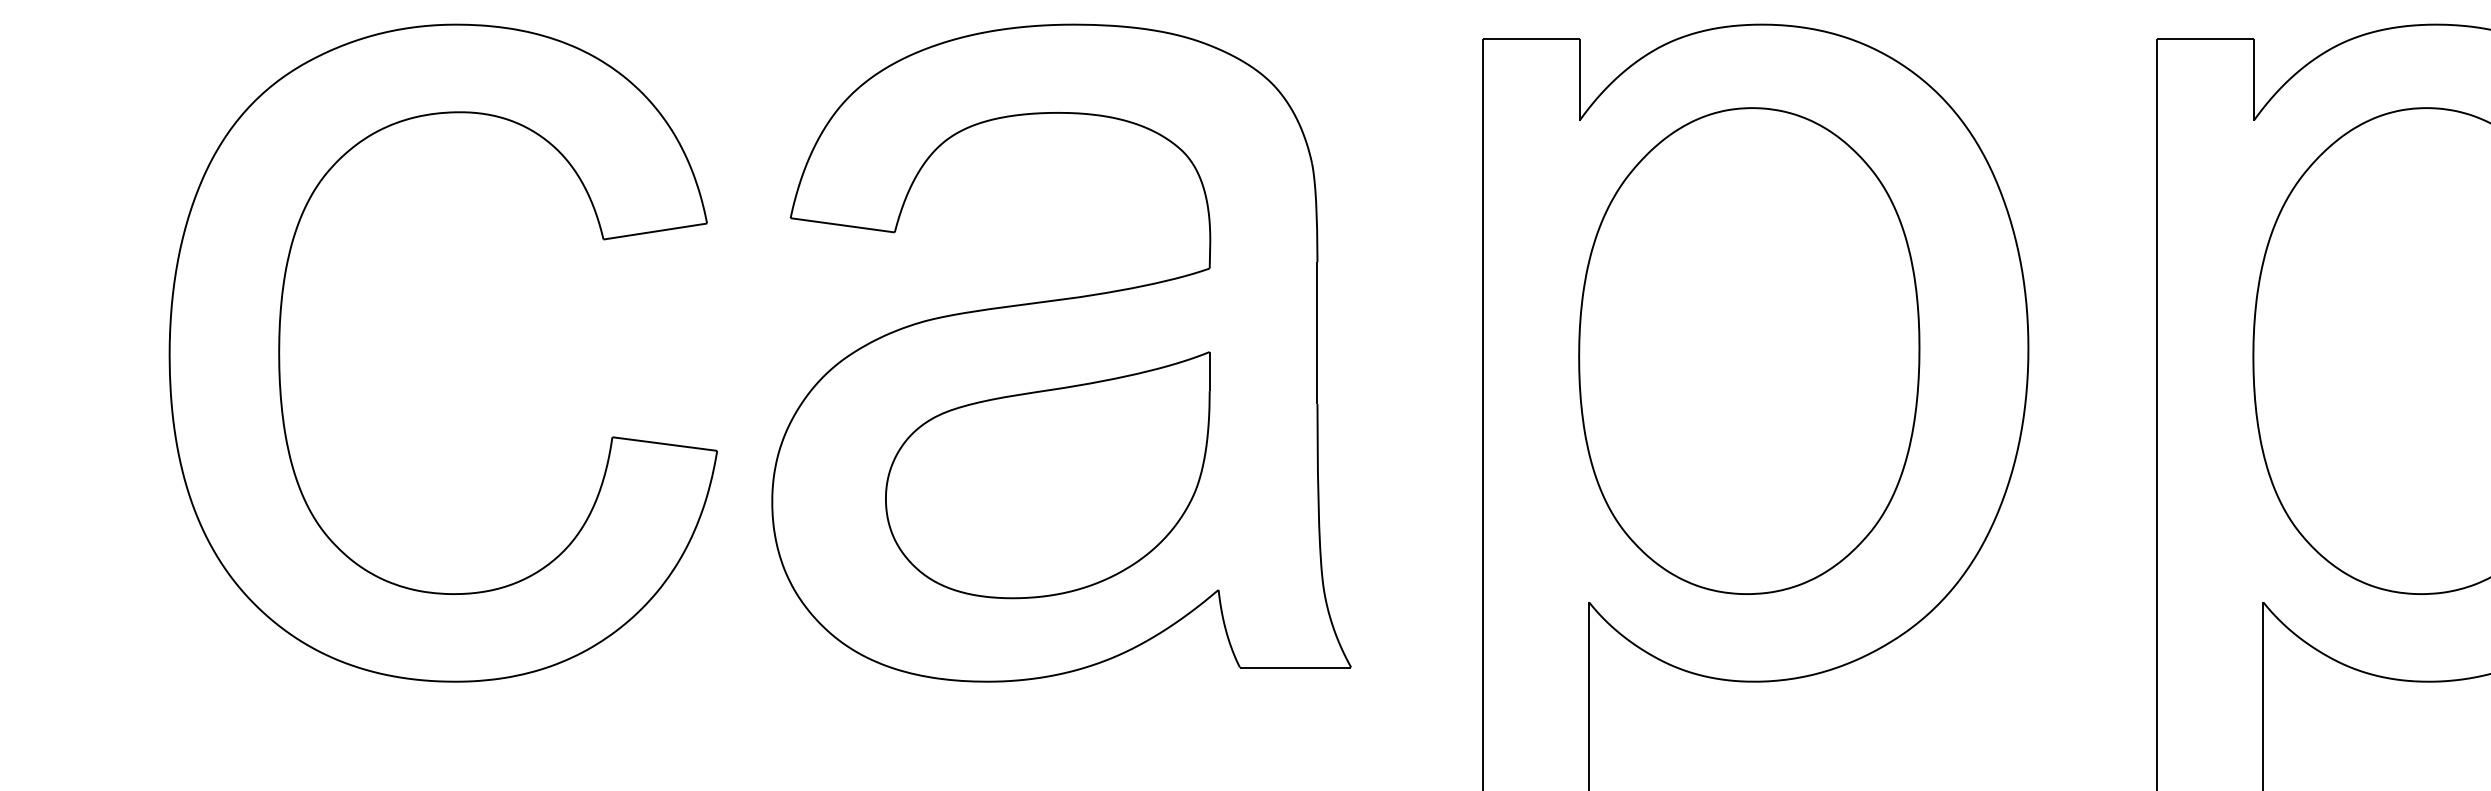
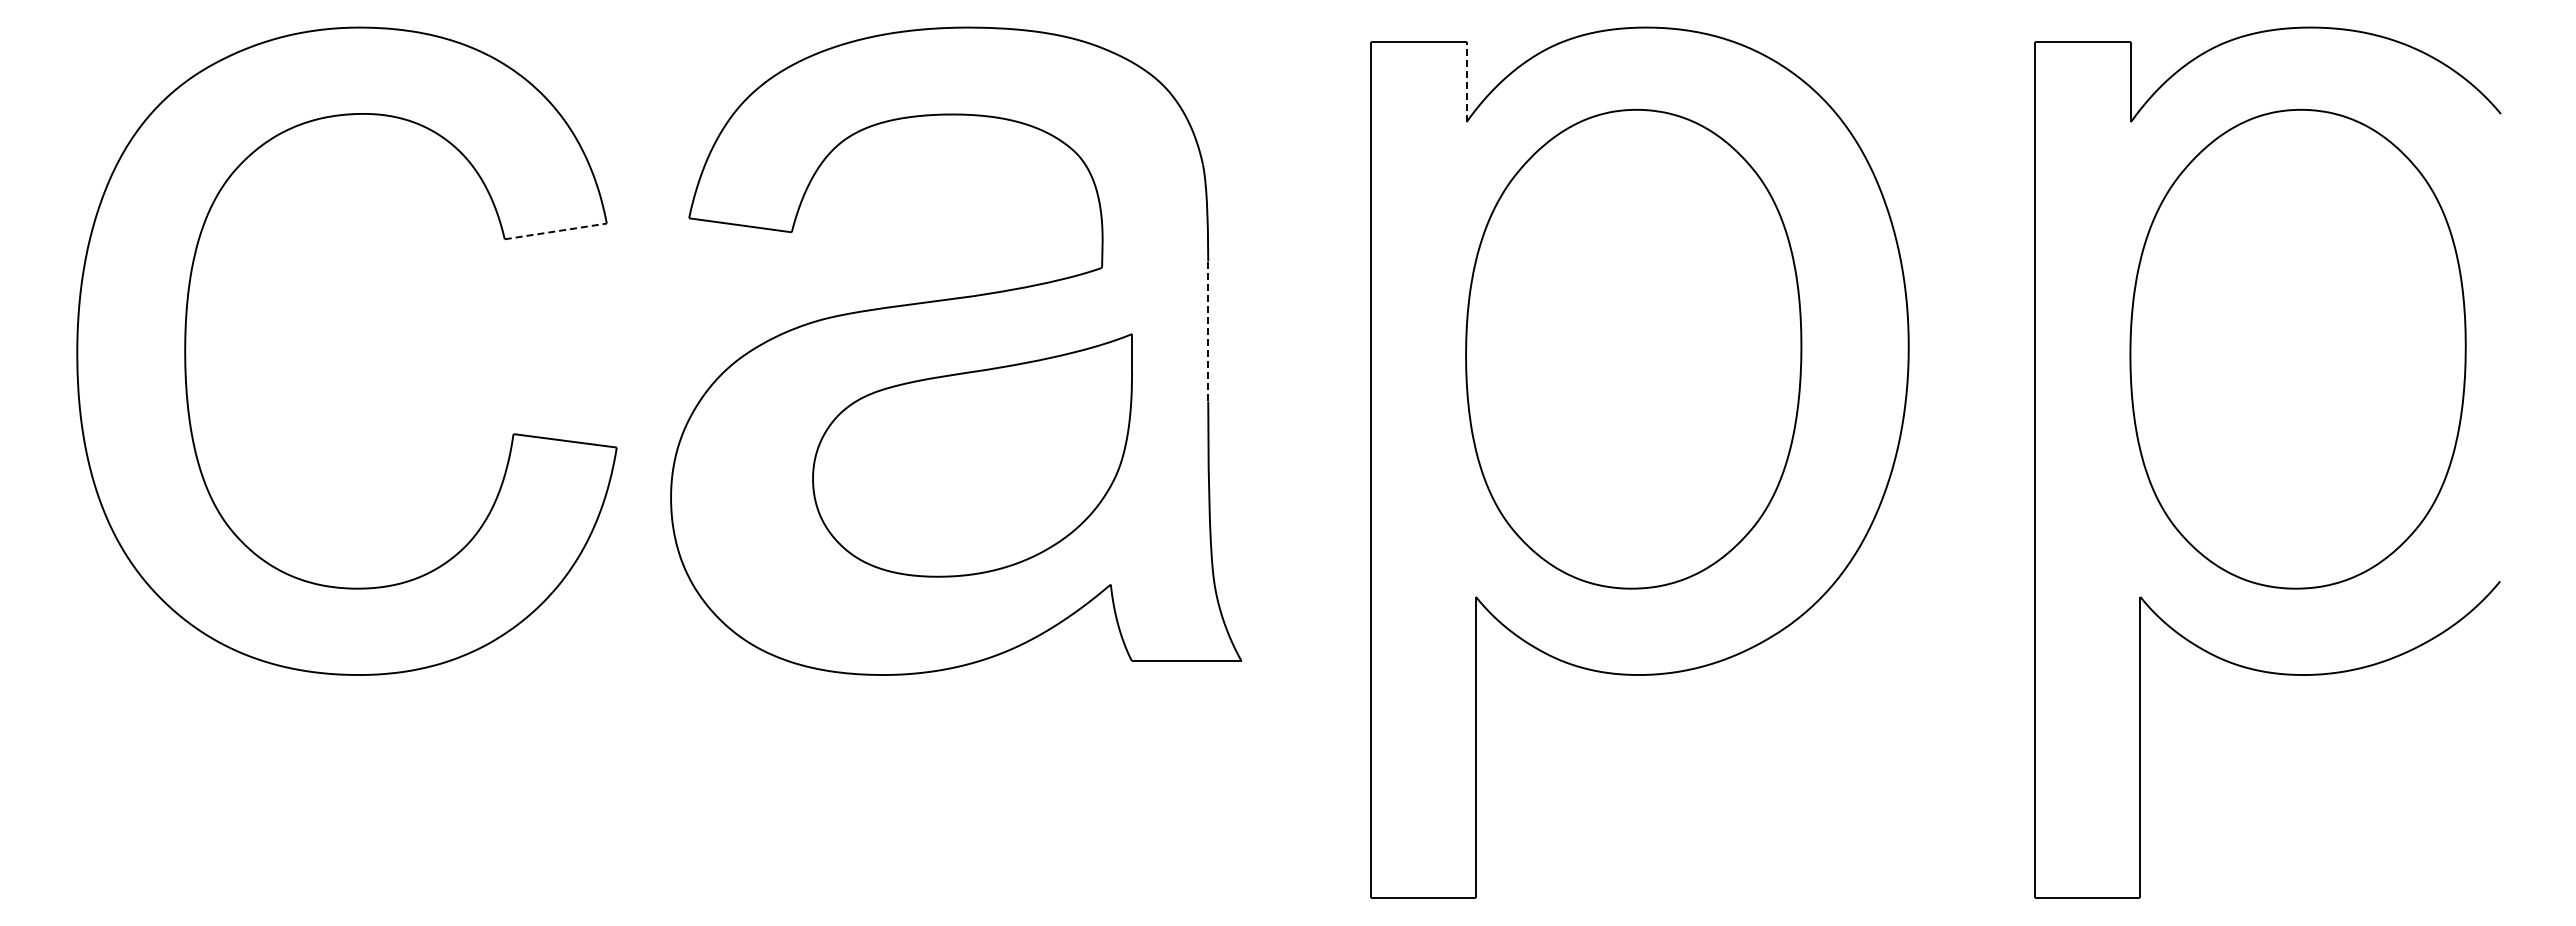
line: (1579, 79) -> (1466, 81), solid -> dashed
line: (655, 231) -> (555, 231), solid -> dashed
line: (1317, 333) -> (1208, 331), solid -> dashed
part: (1047, 475) -> (972, 455), moved

